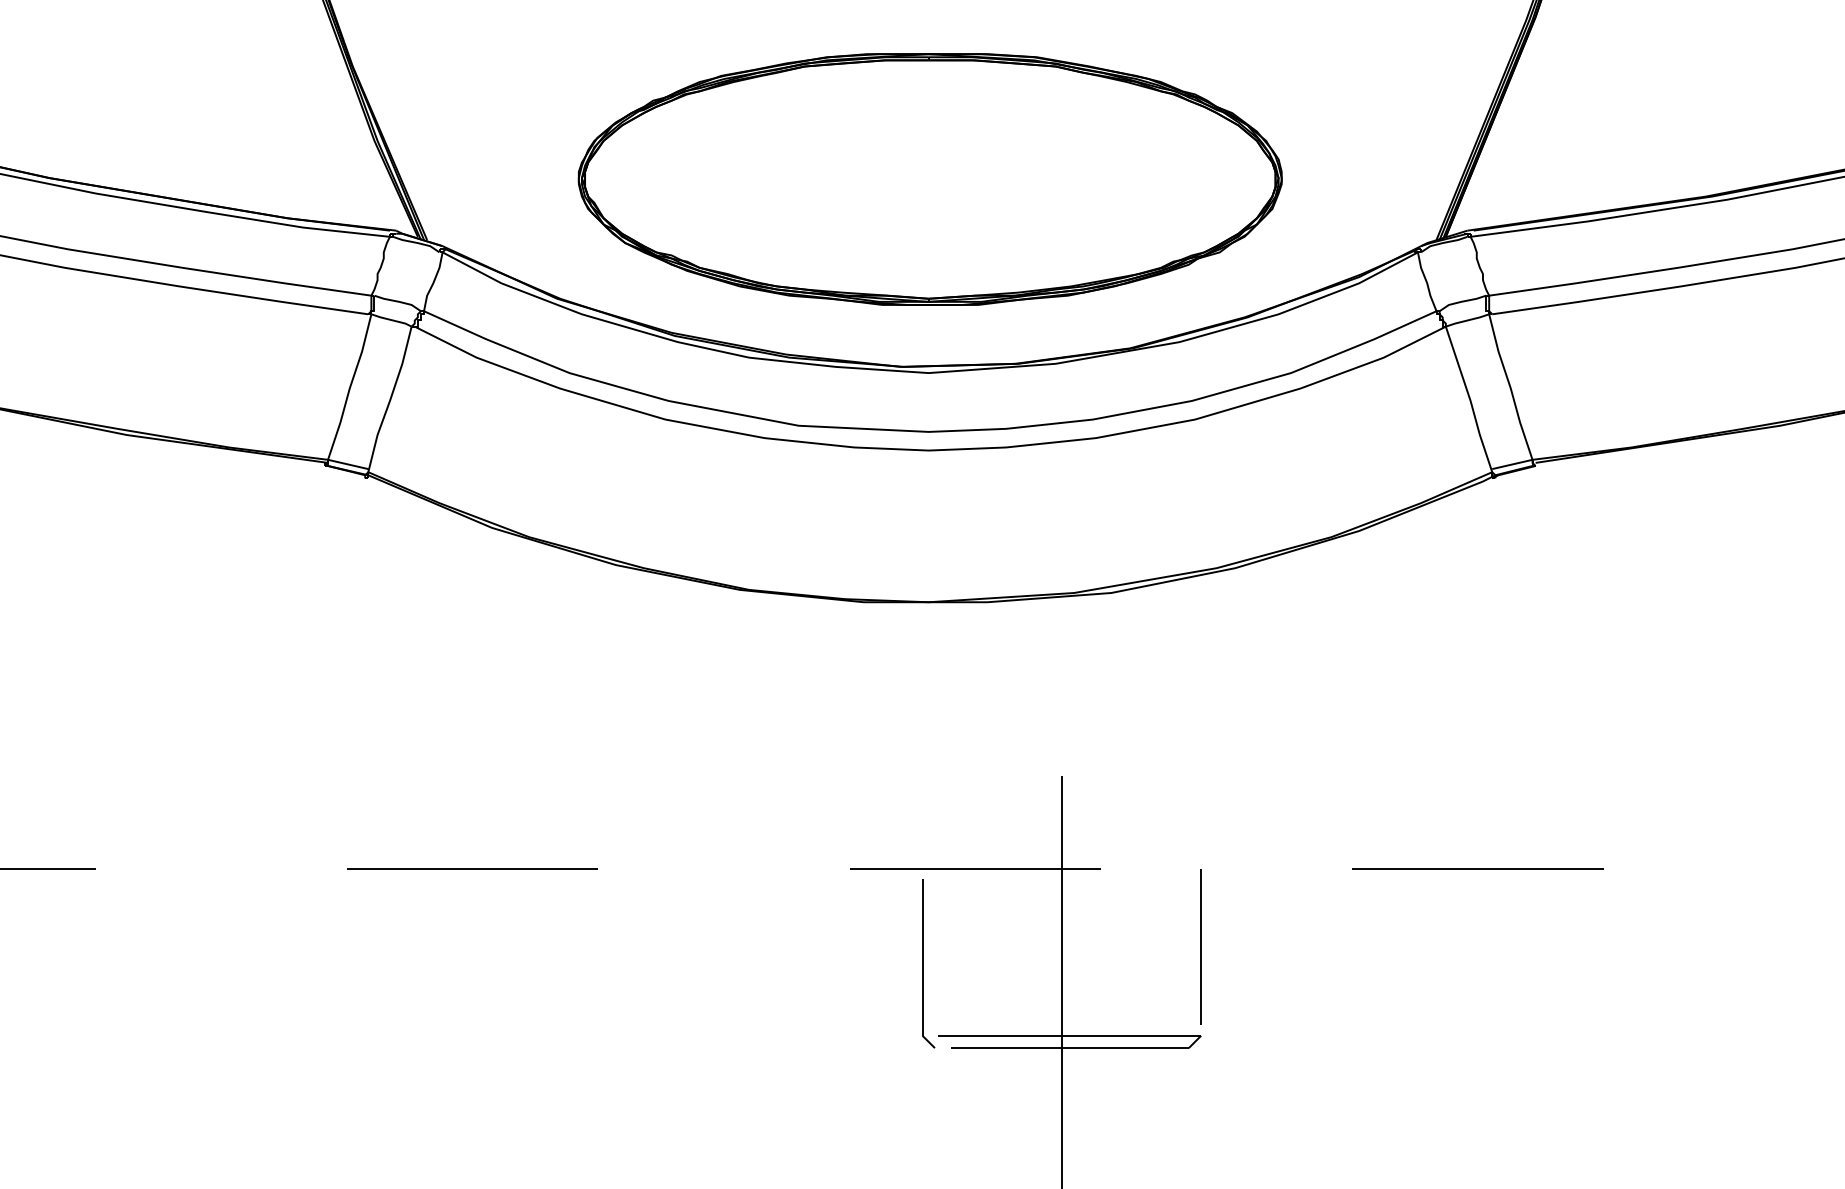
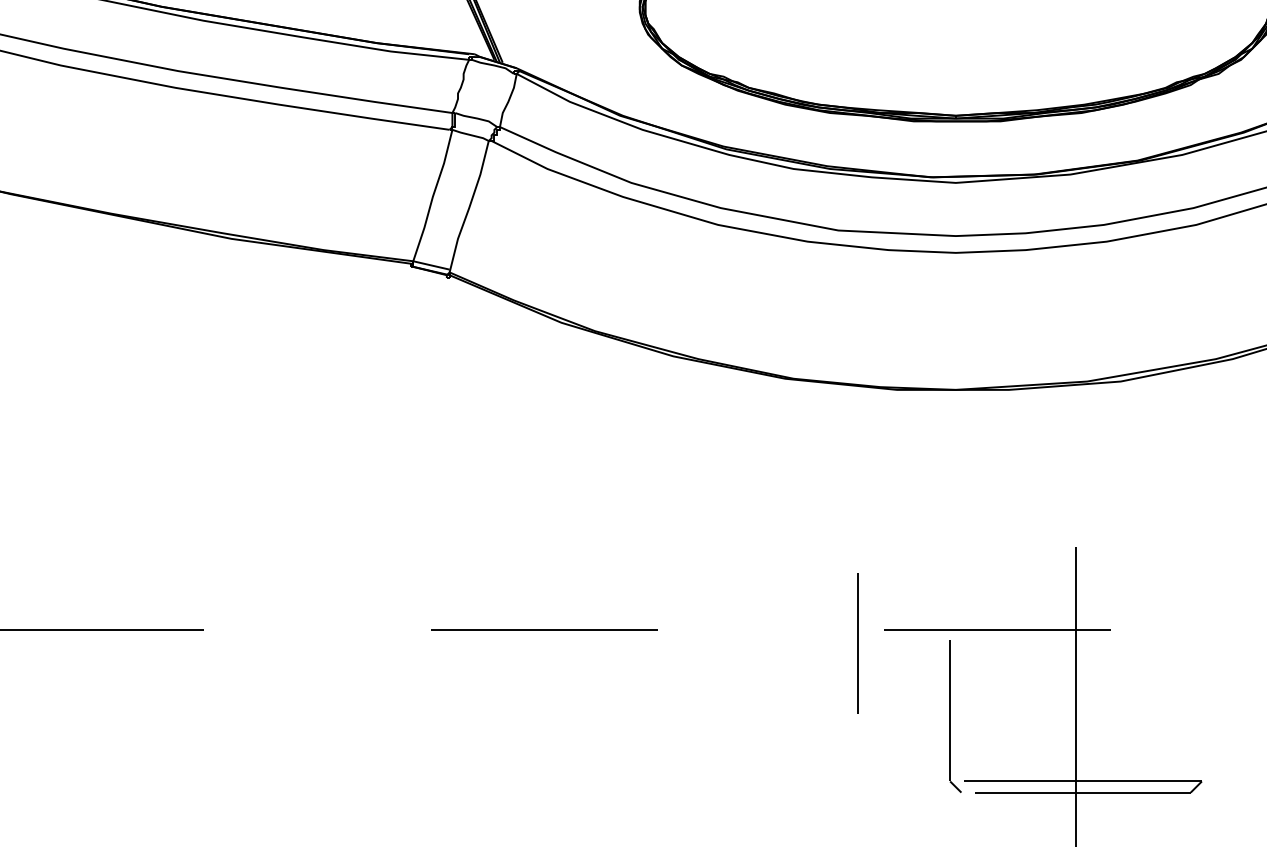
line: (1200, 946) -> (857, 643), moved

